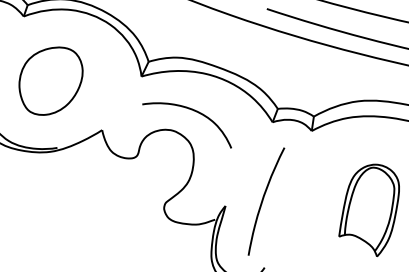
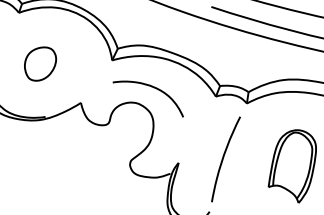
part: (51, 80) -> (40, 63), size x0.62
curve: (263, 201) -> (223, 159), moved

